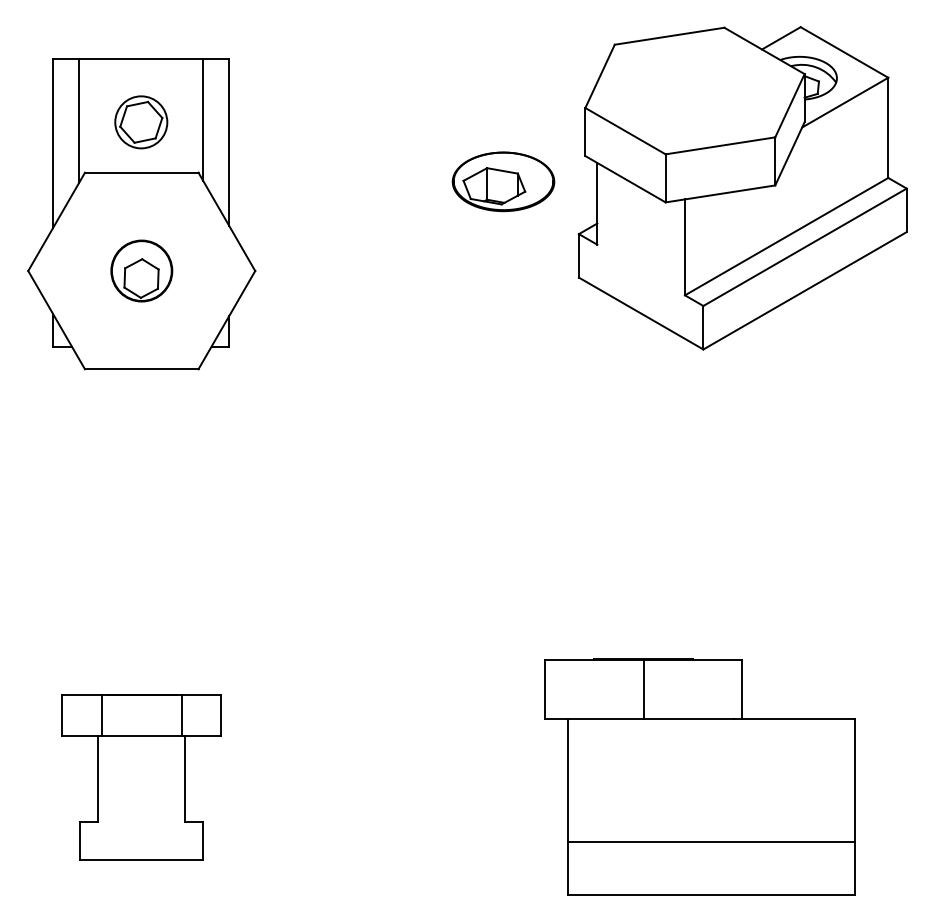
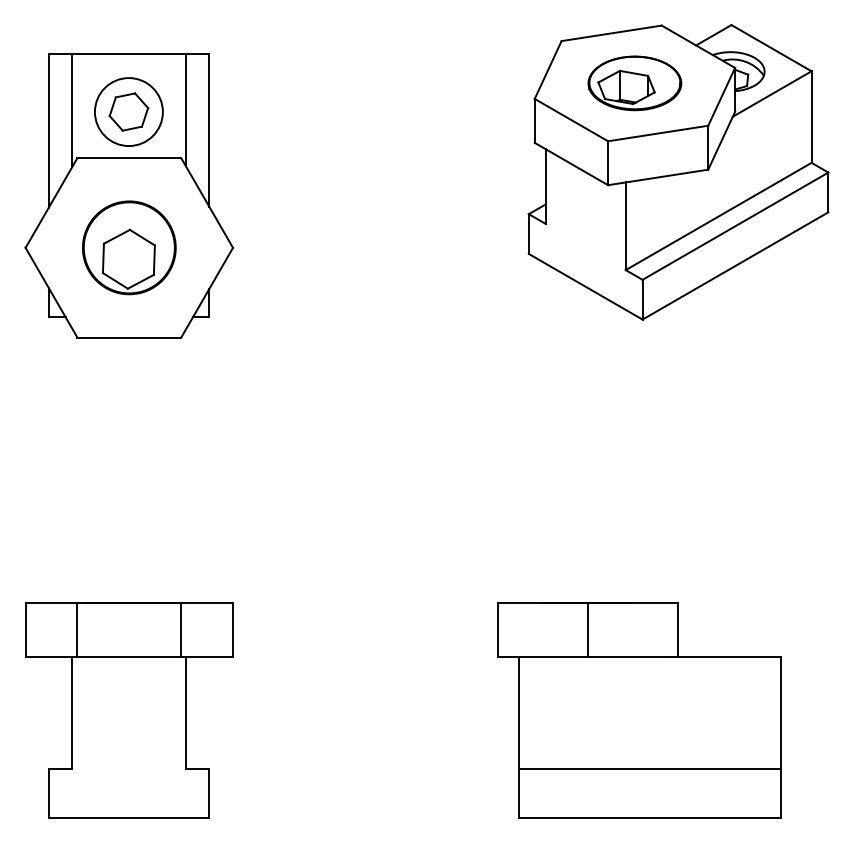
circle: (140, 122) -> (128, 112), size x1.43
part: (503, 181) -> (634, 83), moved
part: (141, 270) -> (129, 247), size x1.67
part: (141, 777) -> (129, 710), size x1.43

